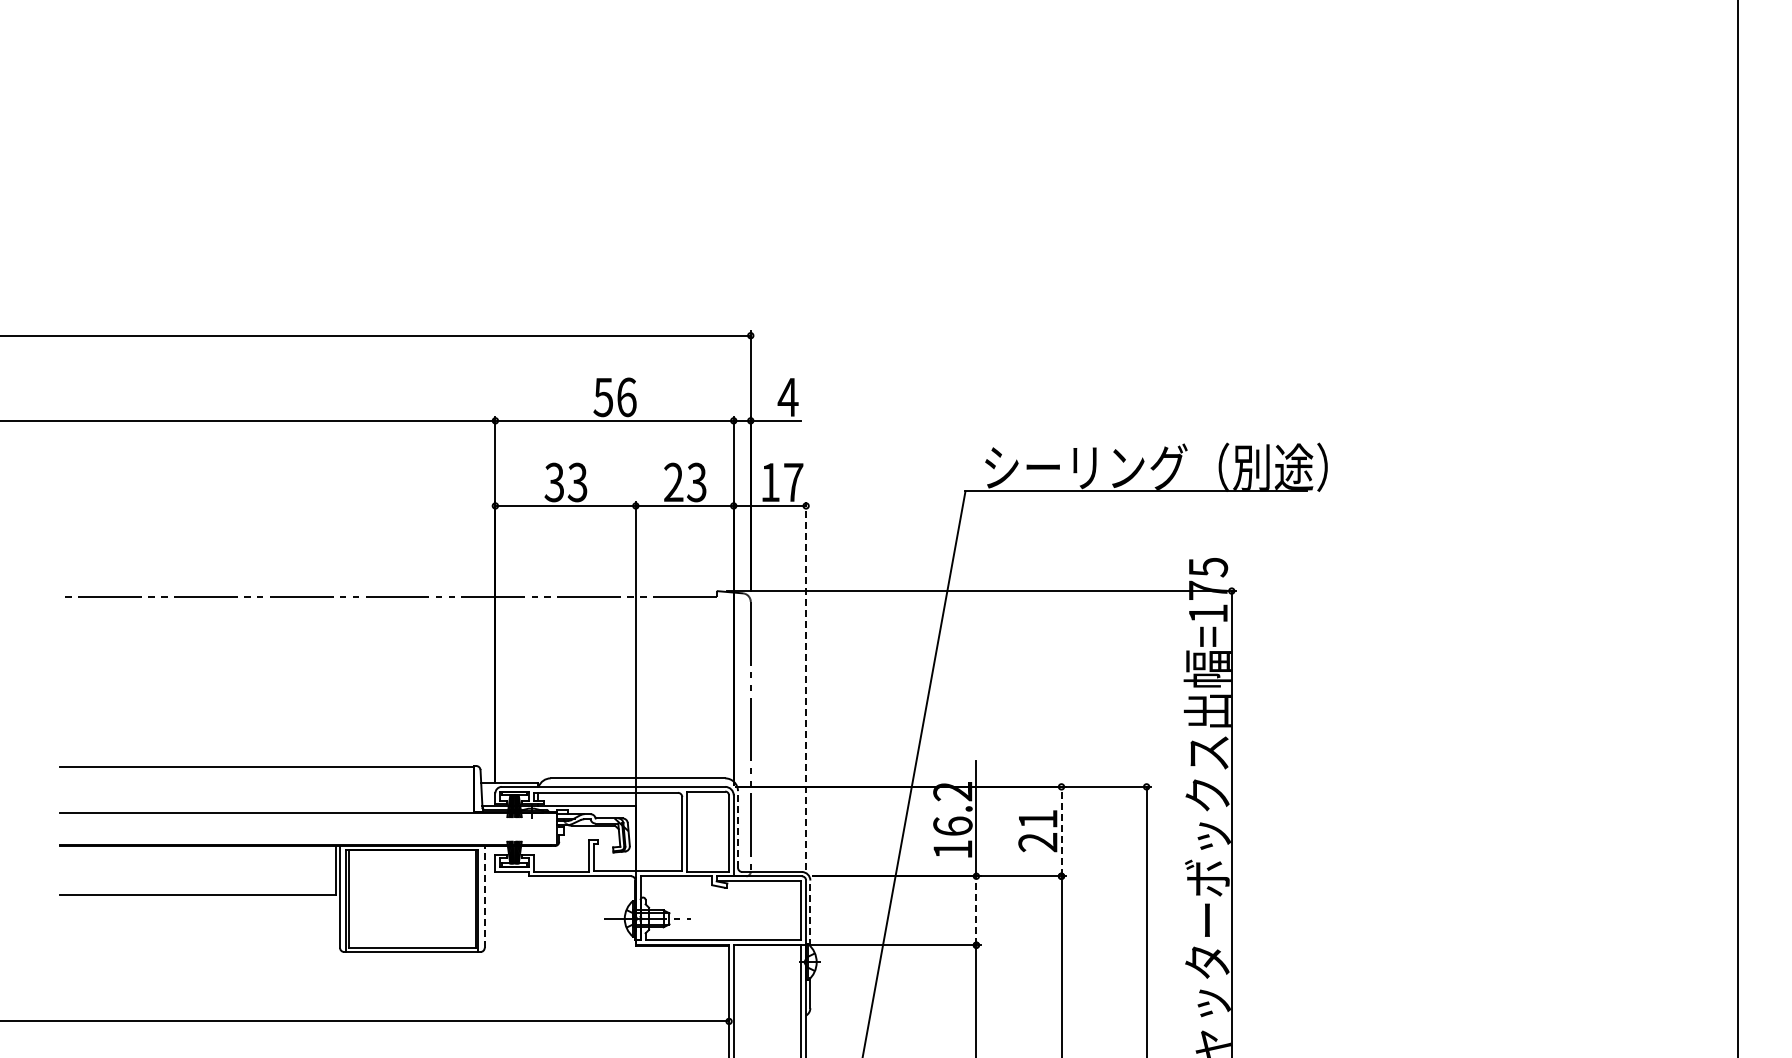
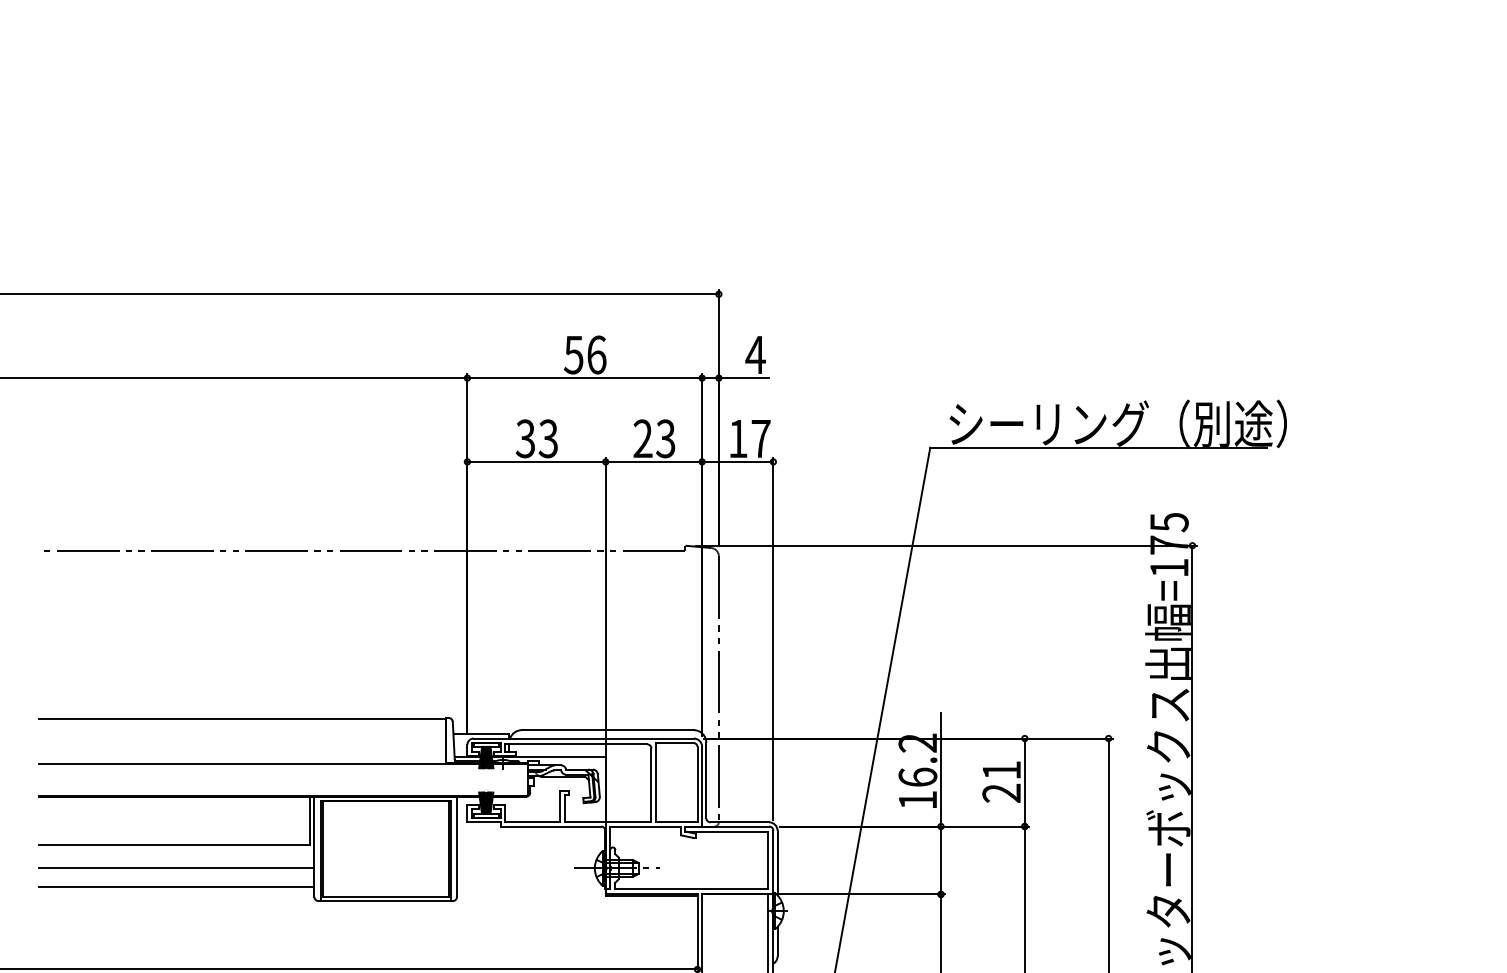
line: (806, 685) -> (773, 638), dashed -> solid
line: (738, 828) -> (706, 779), dashed -> solid
line: (1061, 831) -> (1024, 782), dashed -> solid
line: (484, 896) -> (456, 846), dashed -> solid
line: (976, 910) -> (941, 860), dashed -> solid
line: (810, 913) -> (777, 863), dashed -> solid
line: (200, 918) -> (177, 868), added
line: (200, 937) -> (177, 886), added

